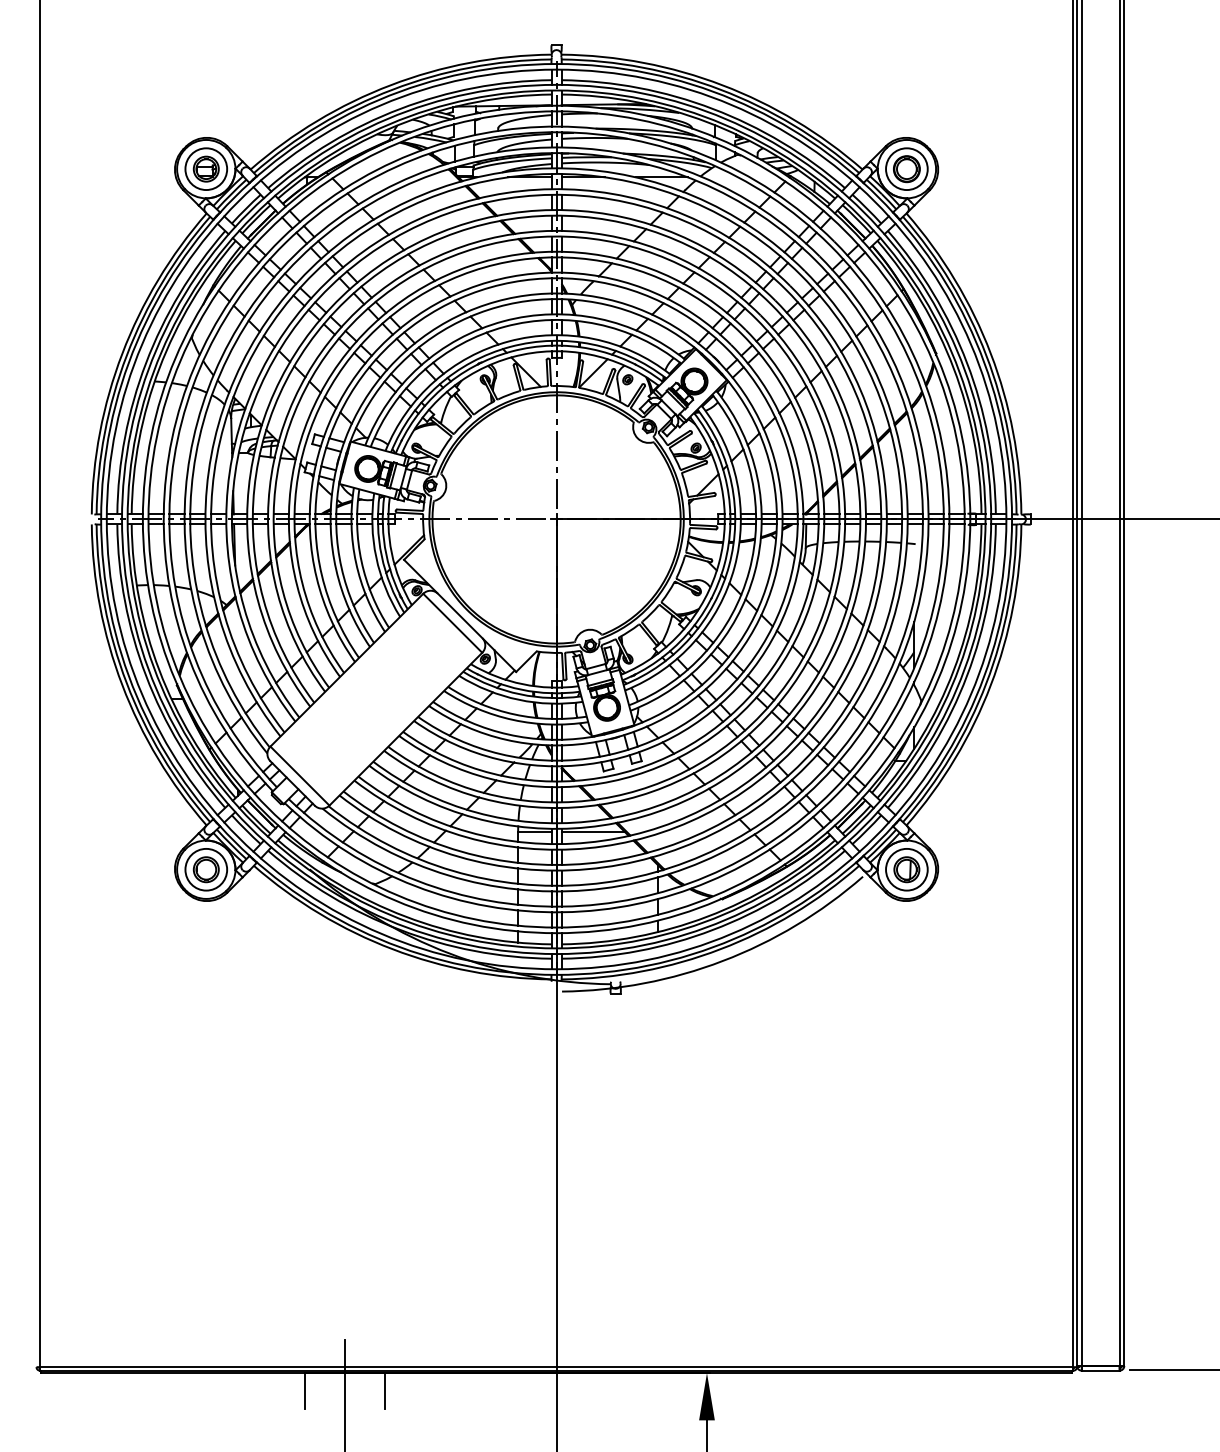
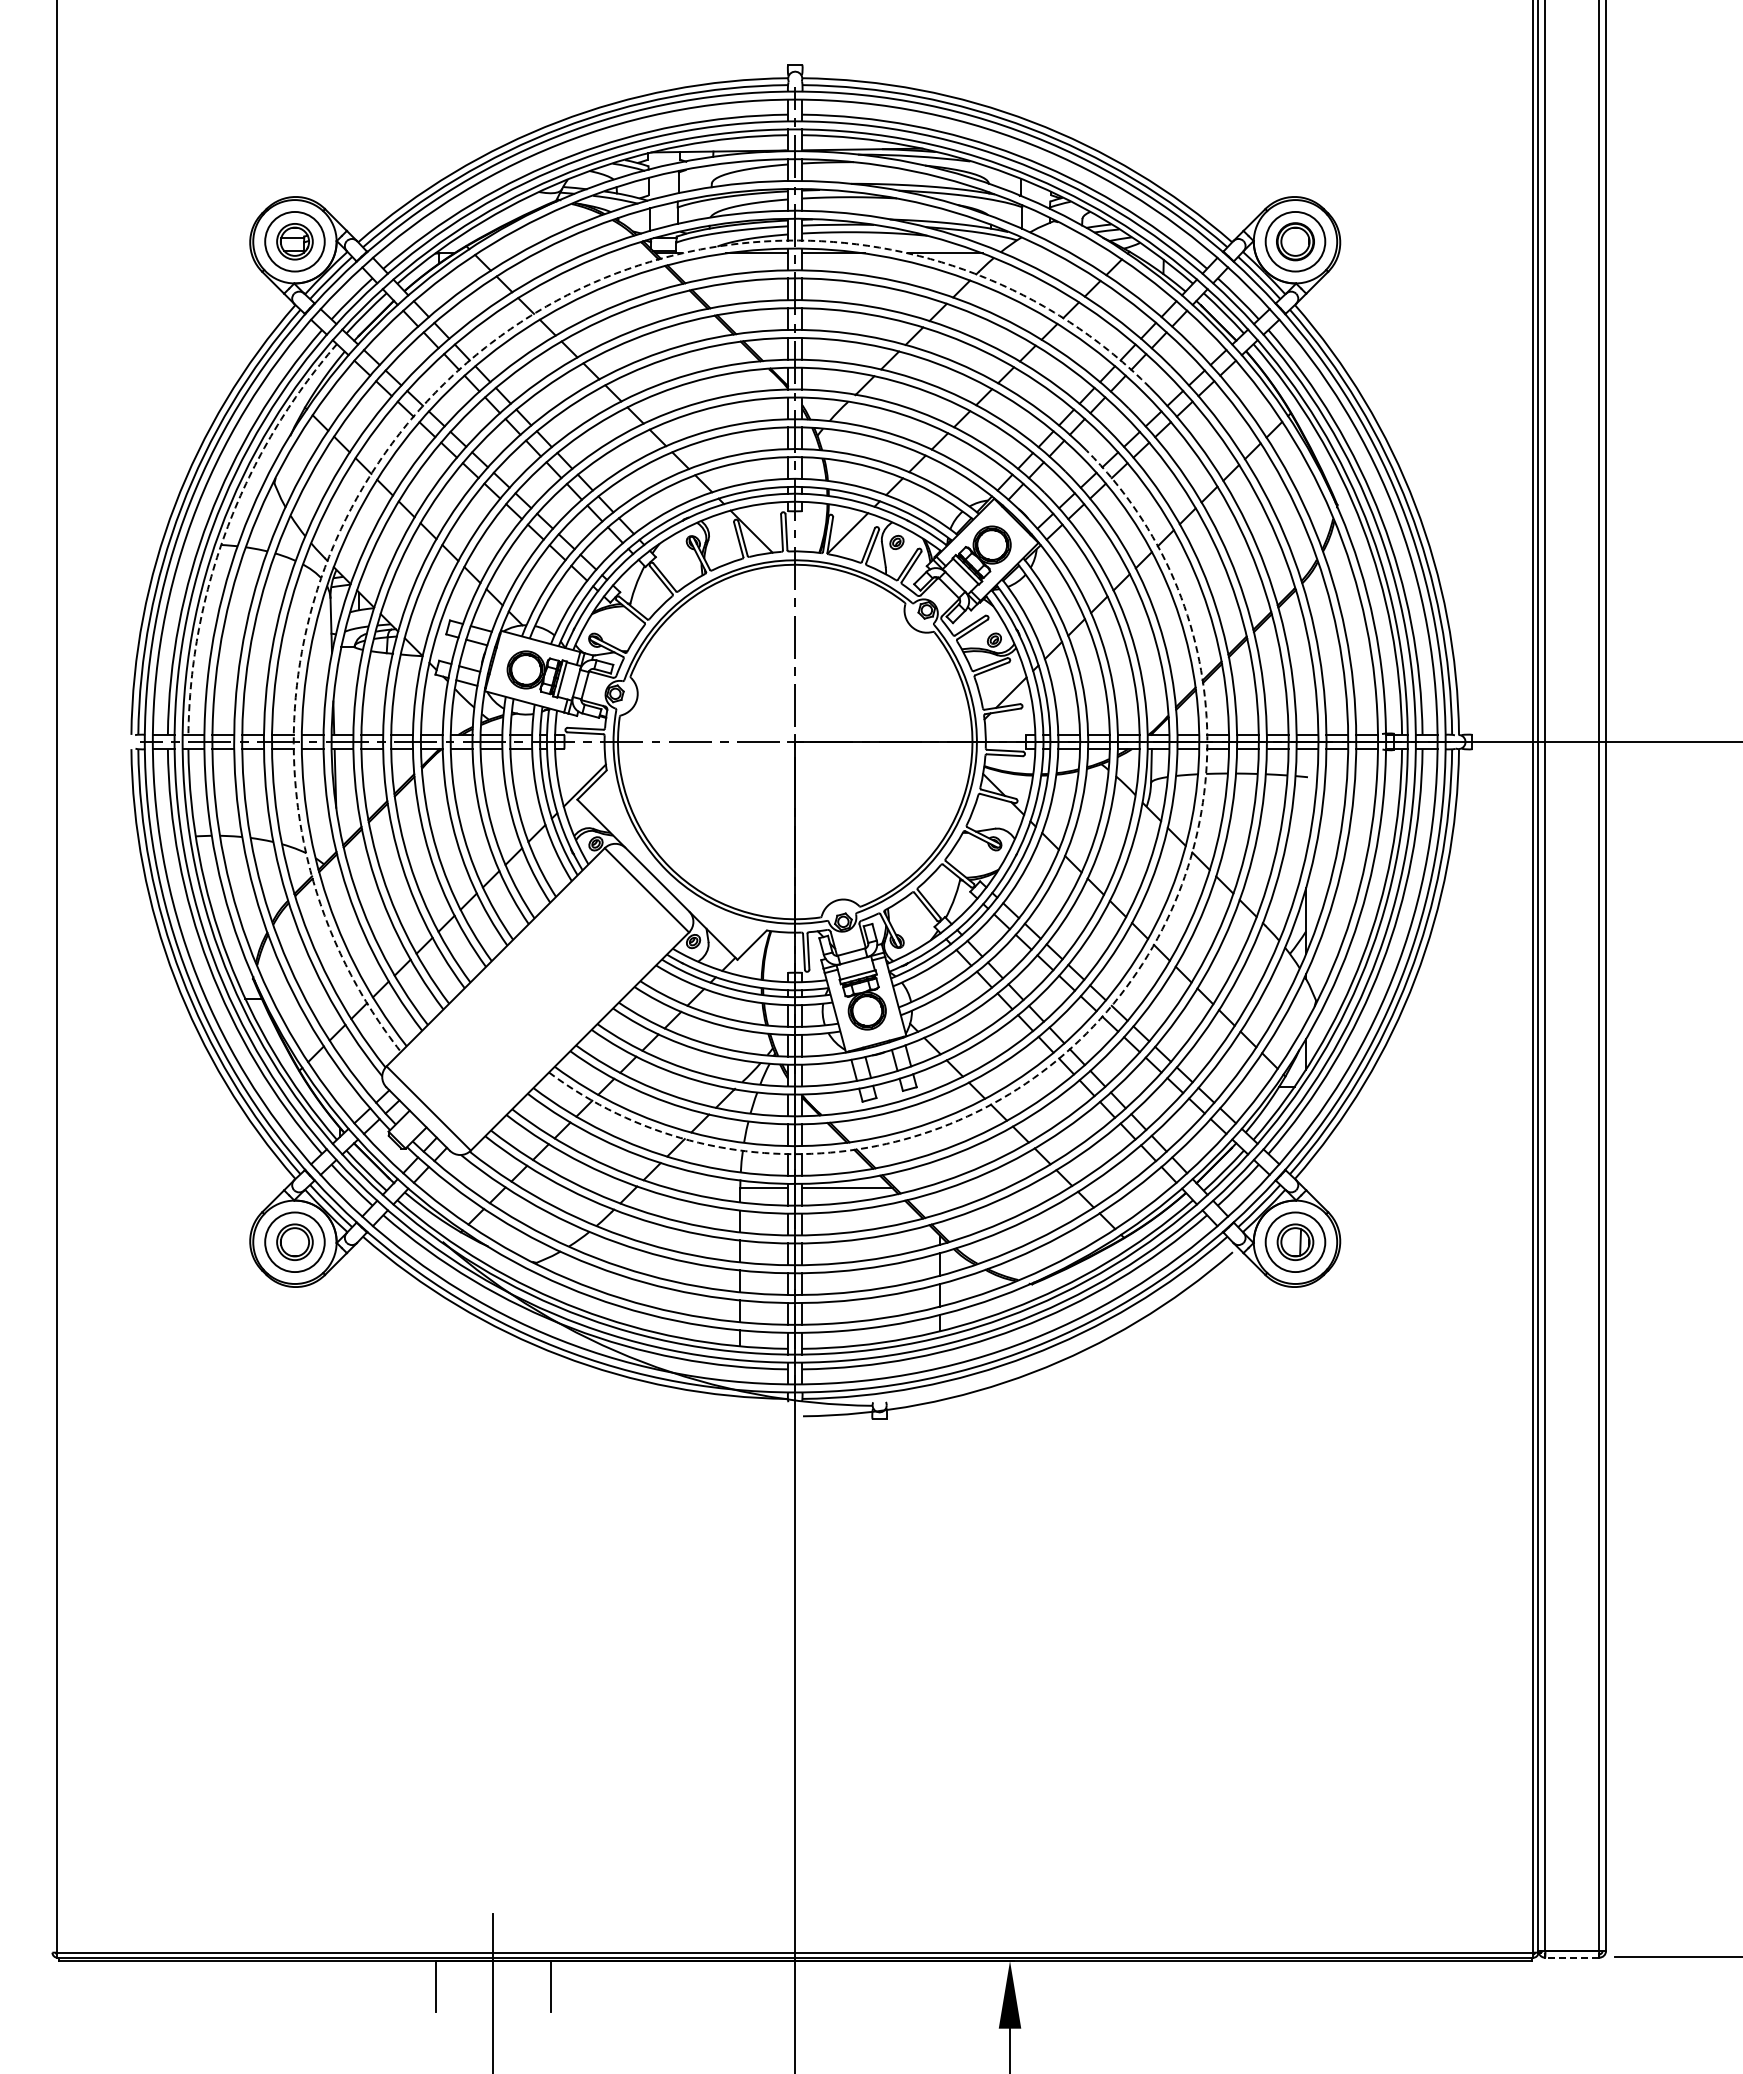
arc: (323, 256) -> (462, 366), solid -> dashed
arc: (159, 368) -> (227, 526), solid -> dashed
arc: (775, 708) -> (1107, 1011), solid -> dashed
line: (1100, 1370) -> (1571, 1957), solid -> dashed

